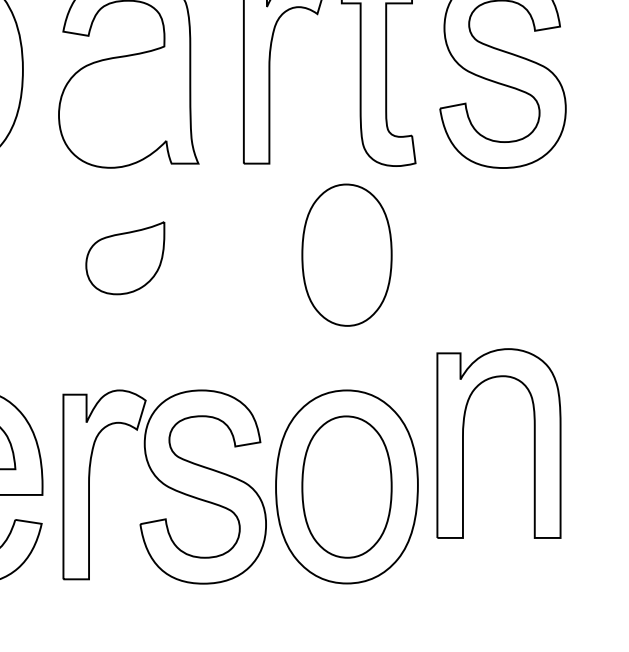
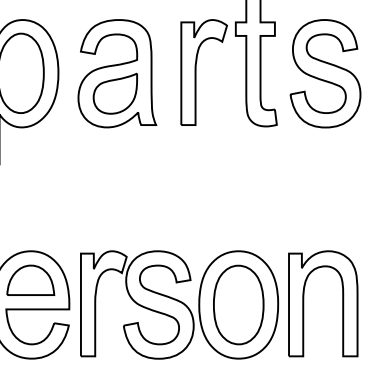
part: (346, 254) -> (238, 175), removed
part: (123, 257) -> (114, 93), moved
part: (465, 442) -> (304, 303), moved

